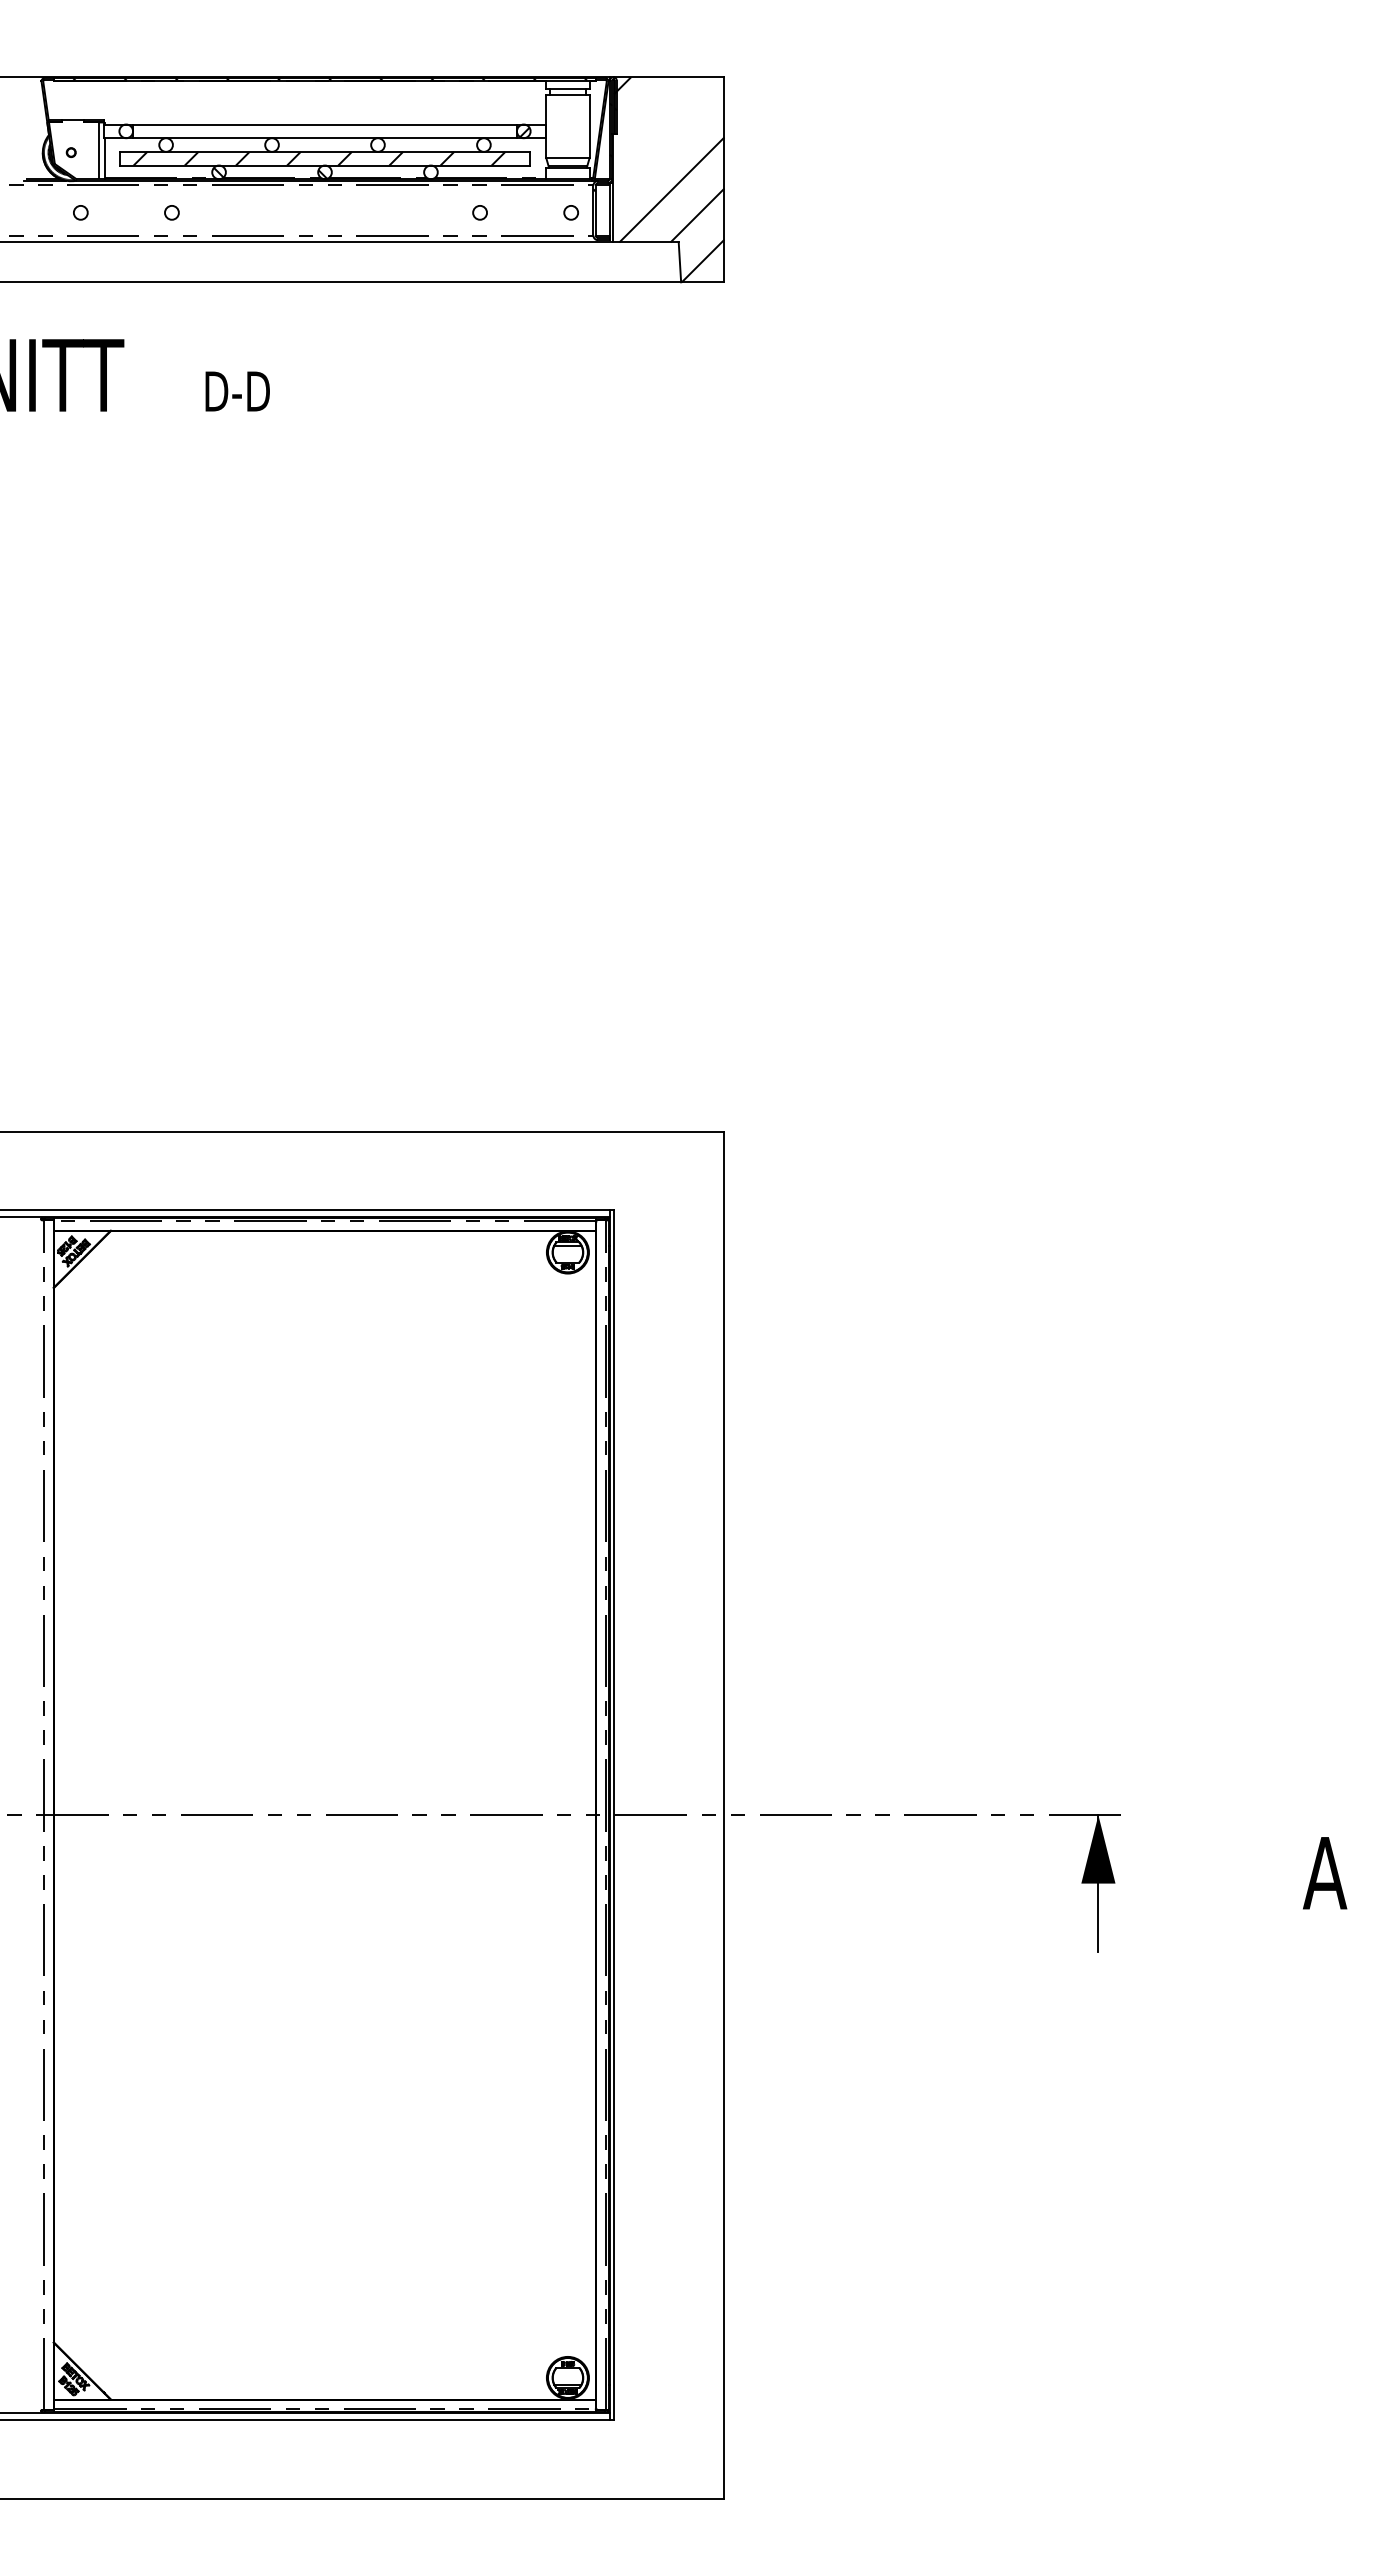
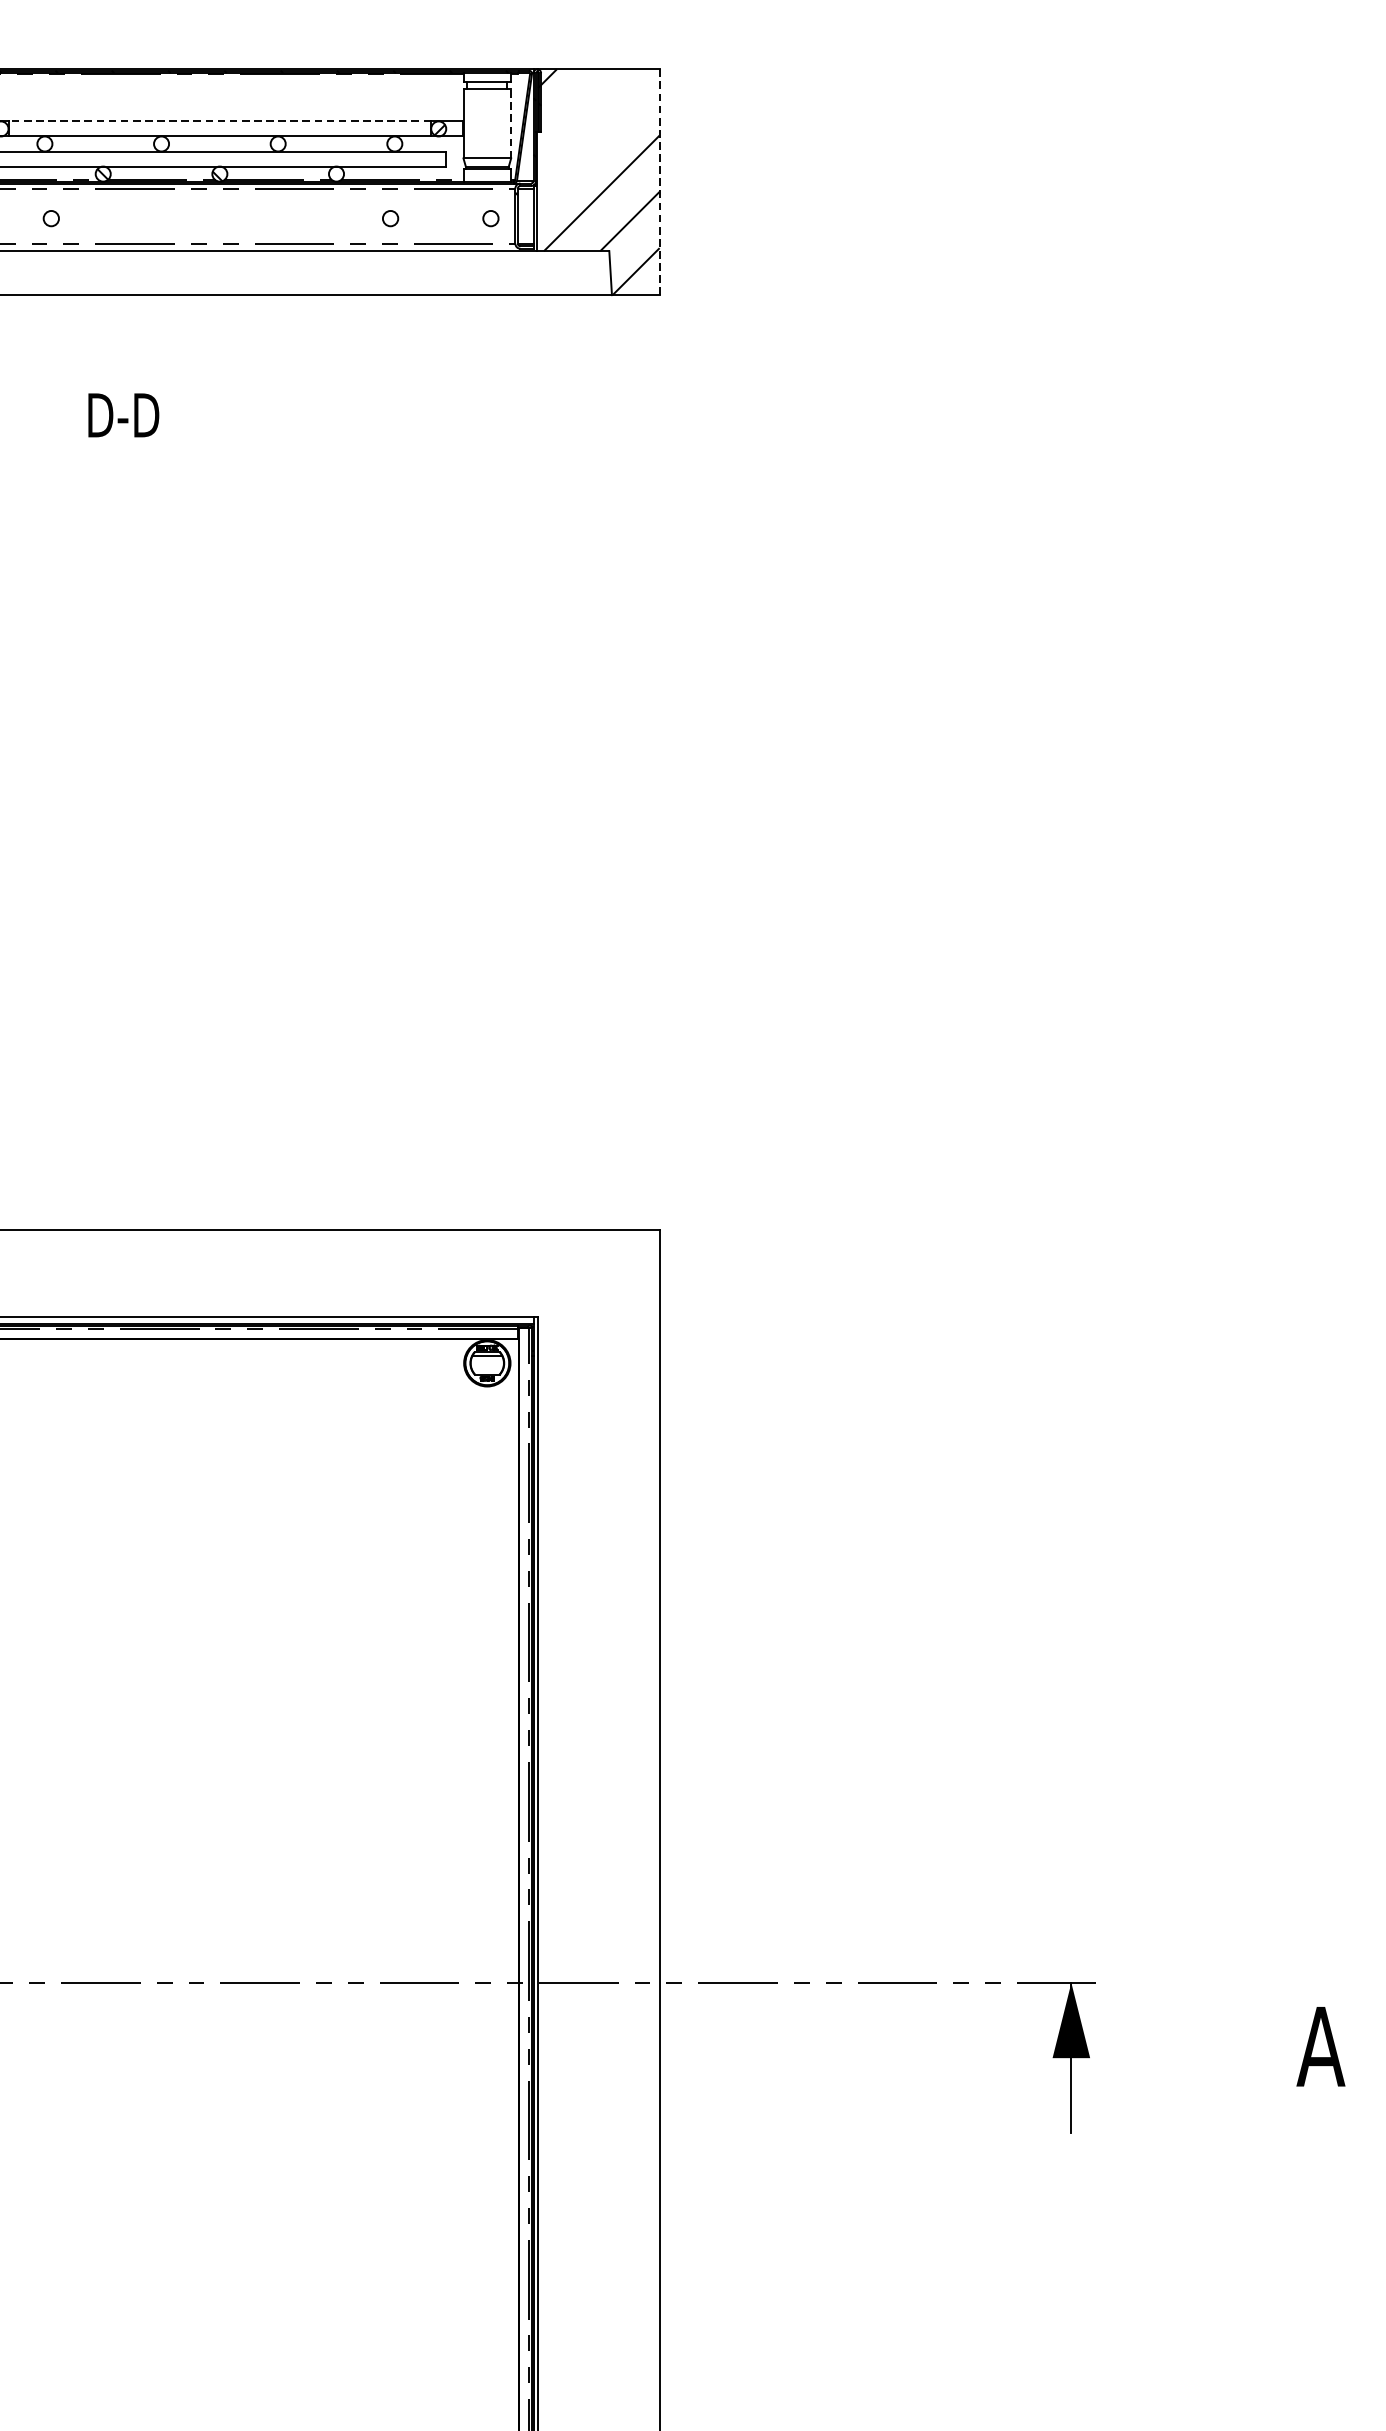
line: (325, 124) -> (220, 121), solid -> dashed
line: (589, 126) -> (511, 123), solid -> dashed
hatch: (319, 158) -> (213, 158), removed
line: (724, 179) -> (659, 181), solid -> dashed

